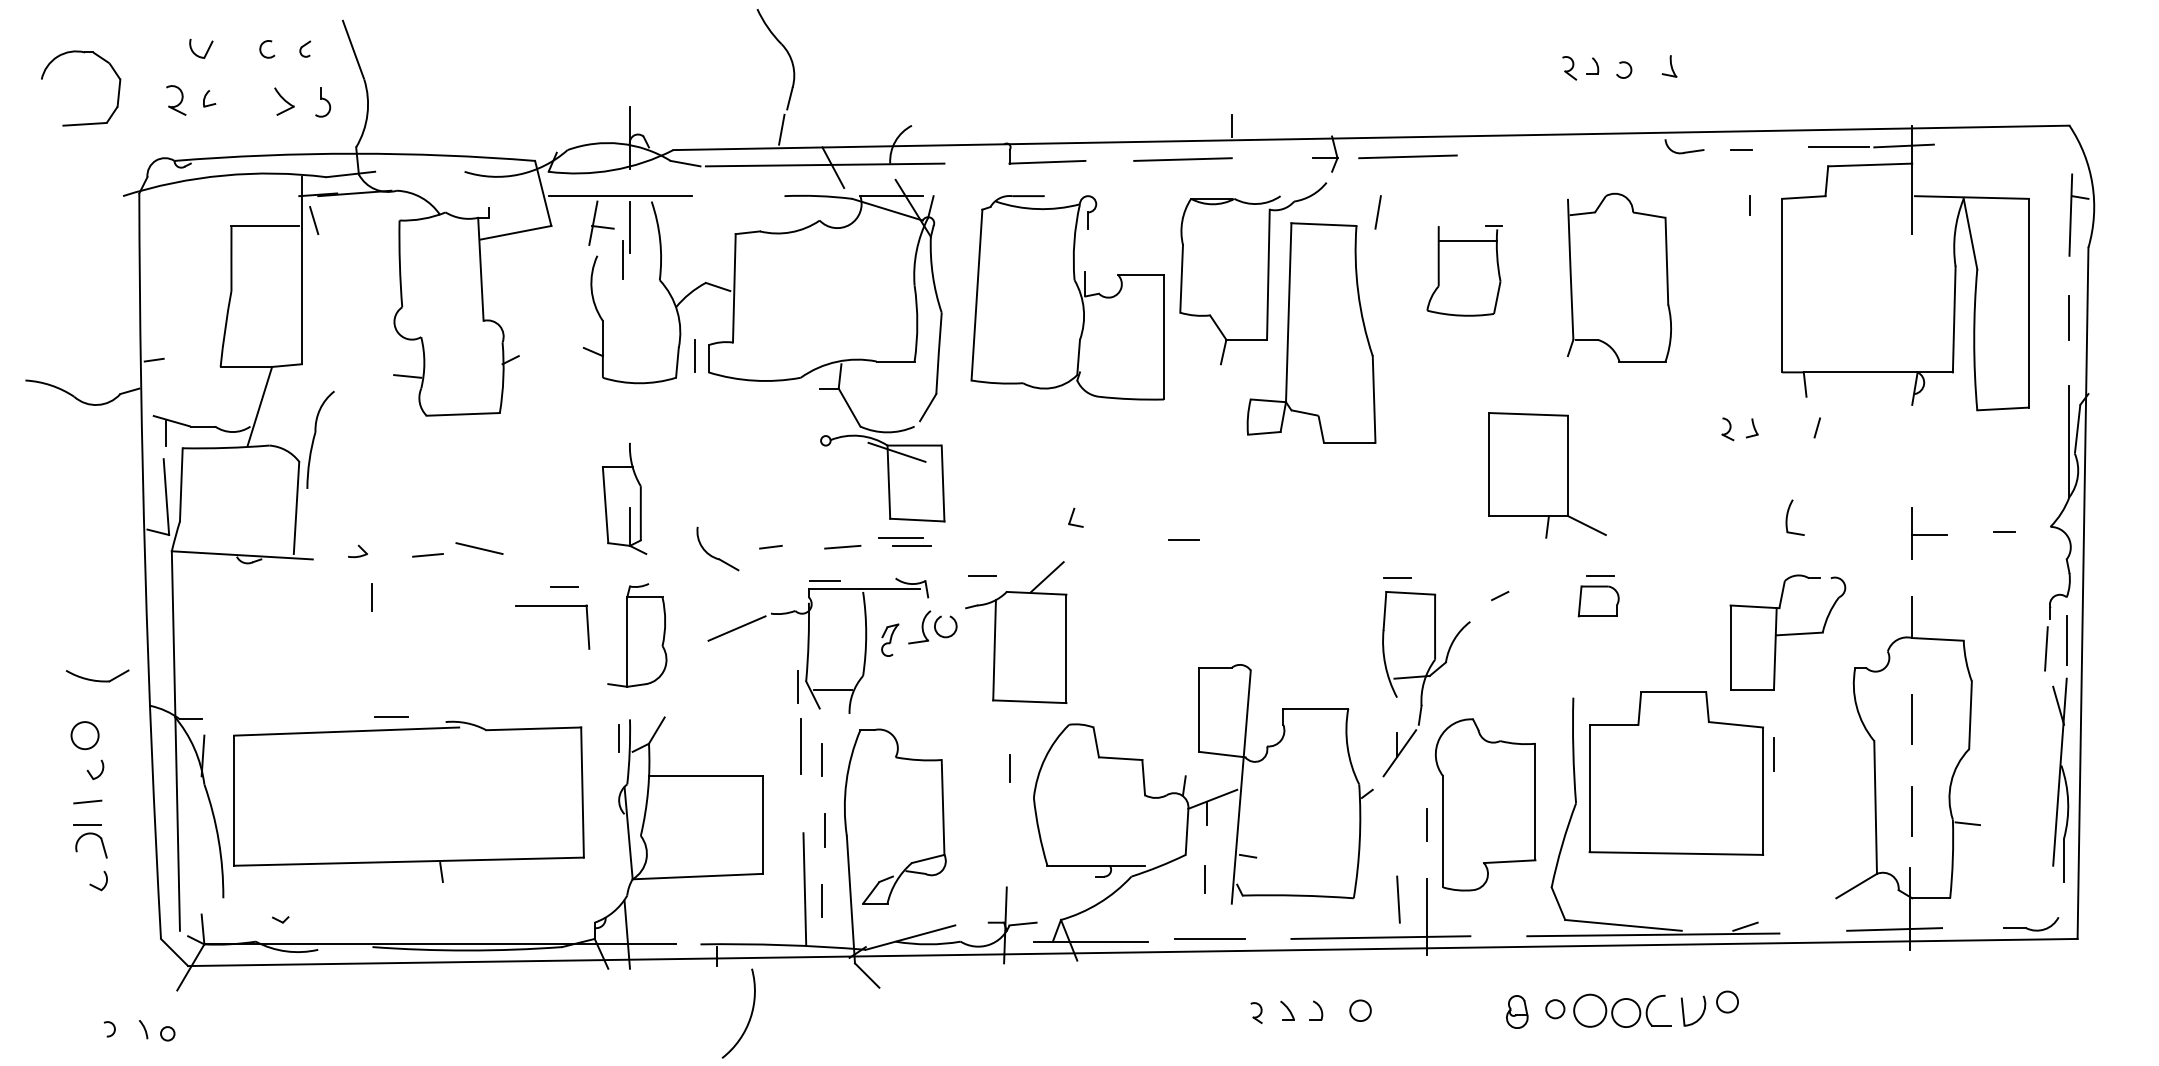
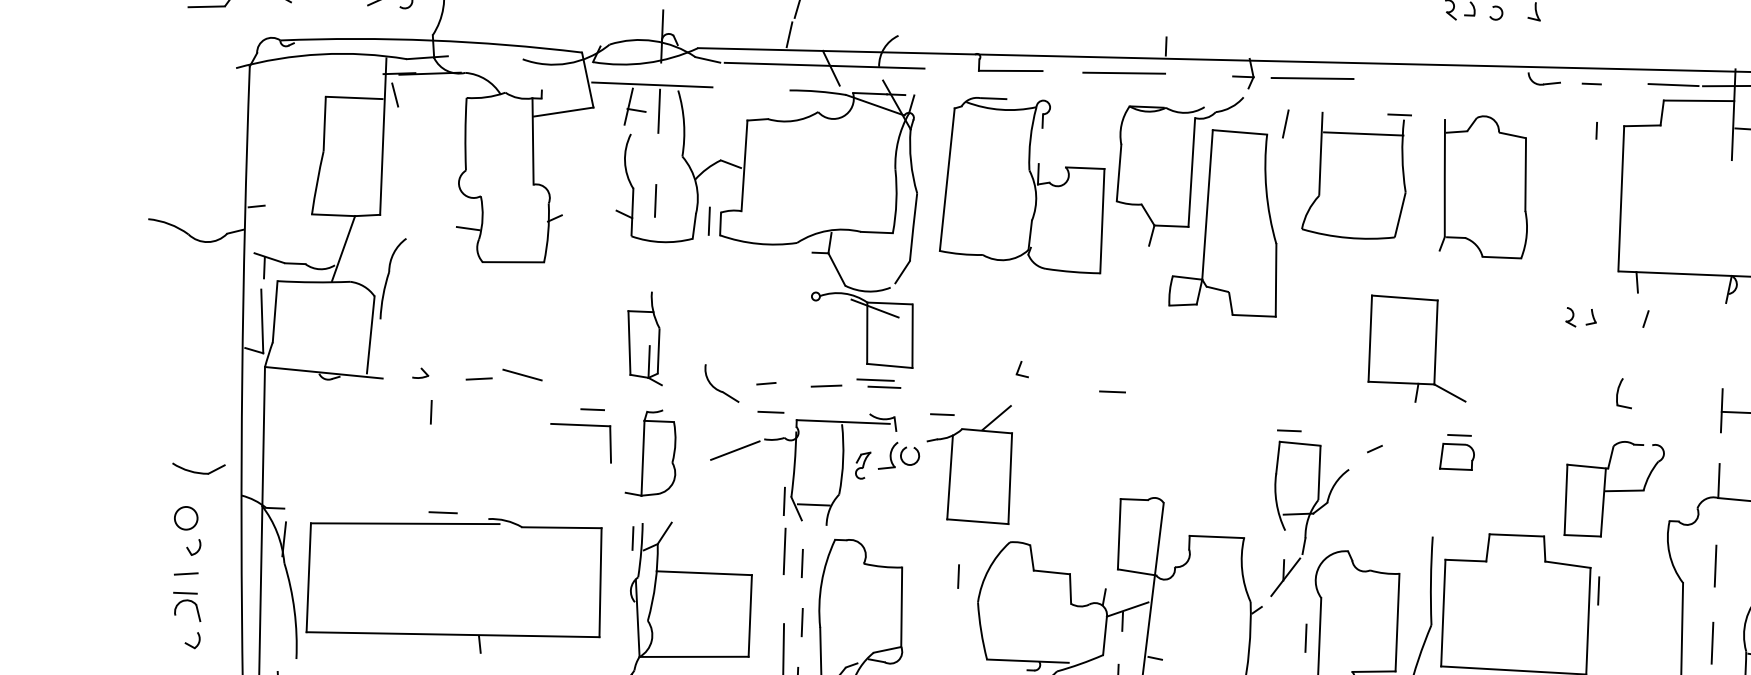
line: (622, 259) -> (655, 200), moved
part: (1464, 270) -> (1356, 175), size x1.67
line: (824, 580) -> (770, 411), moved

